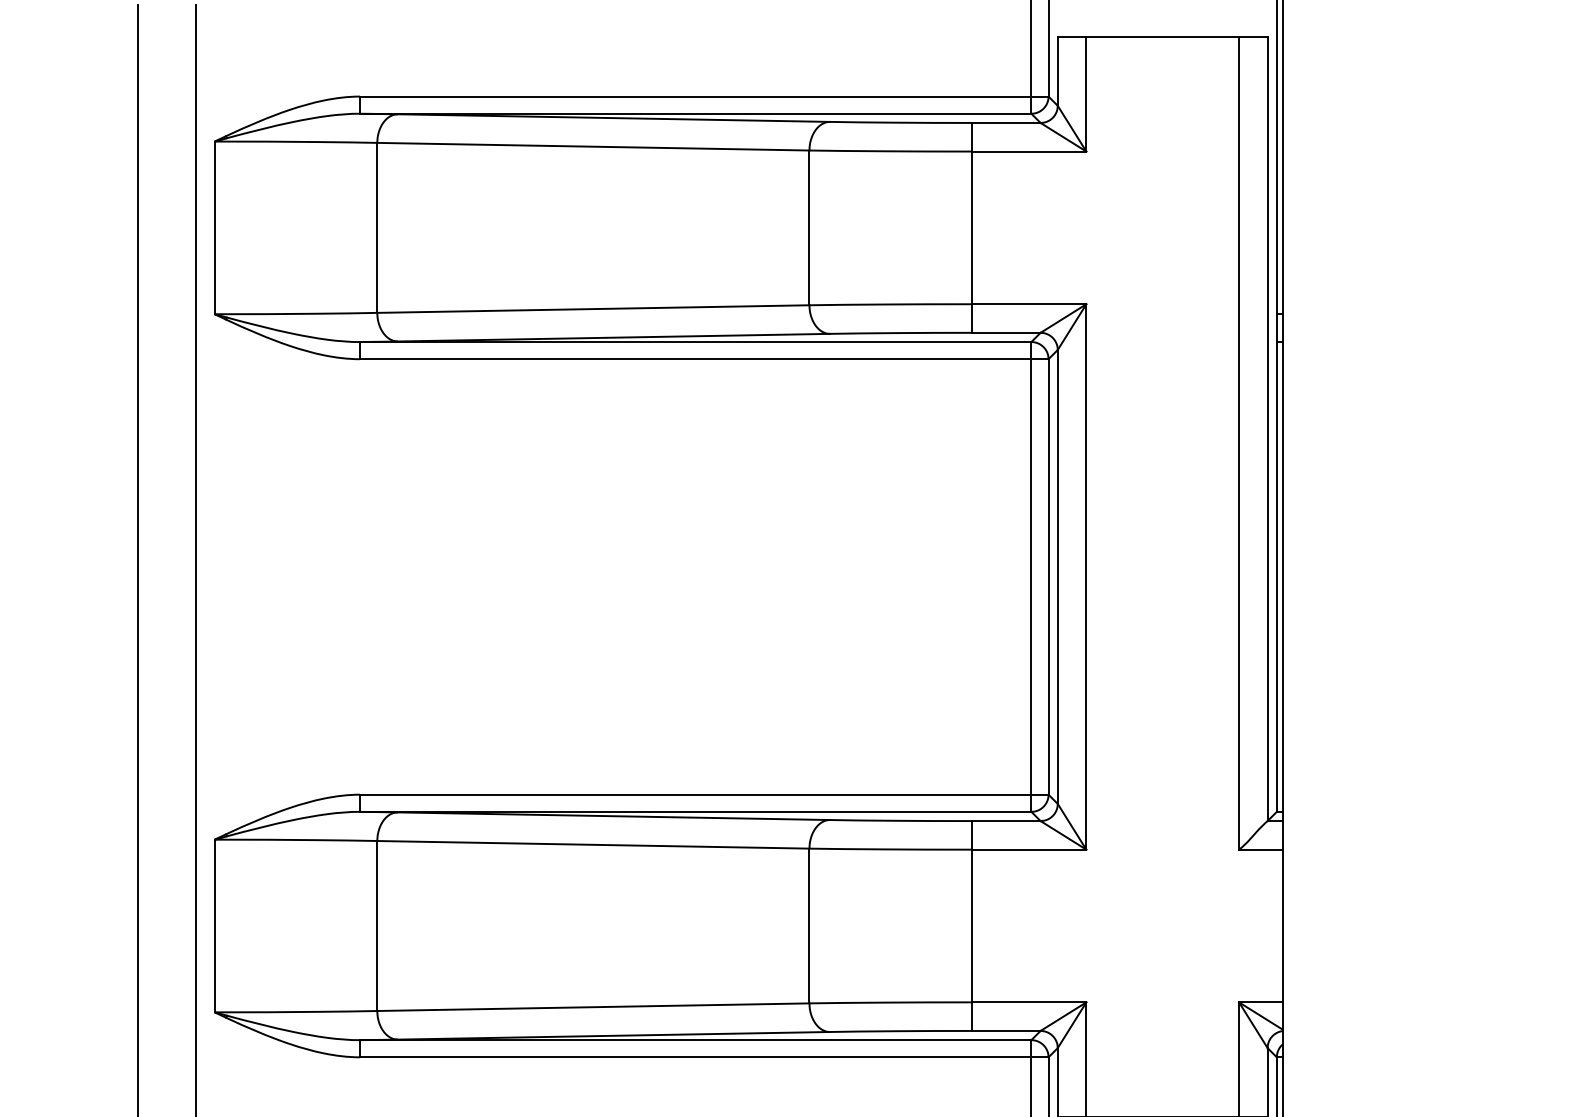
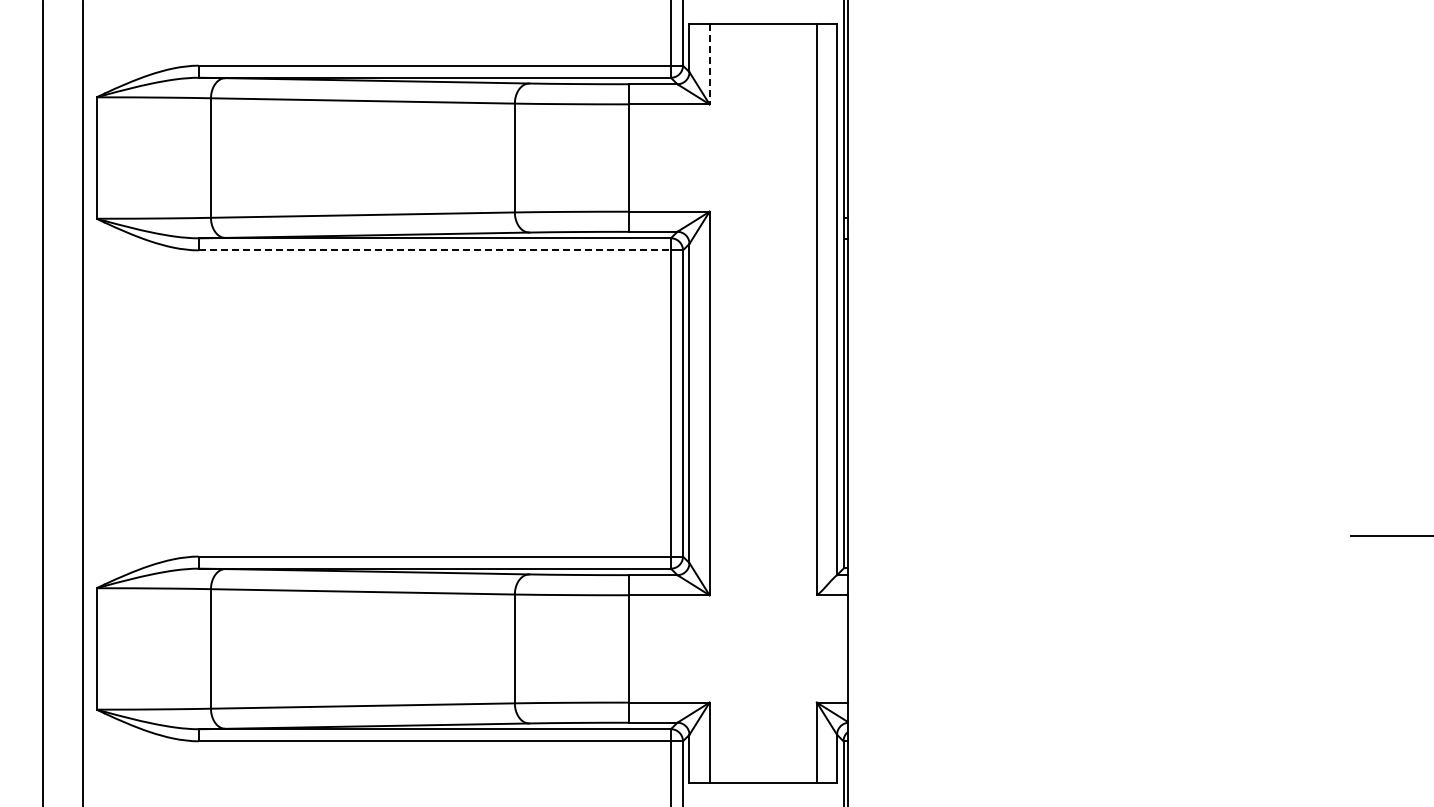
line: (1086, 94) -> (709, 64), solid -> dashed
line: (696, 359) -> (435, 250), solid -> dashed

